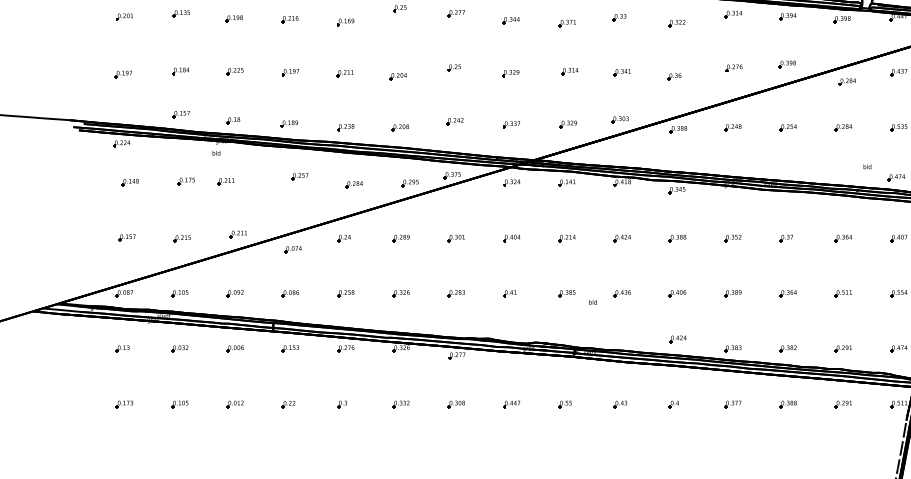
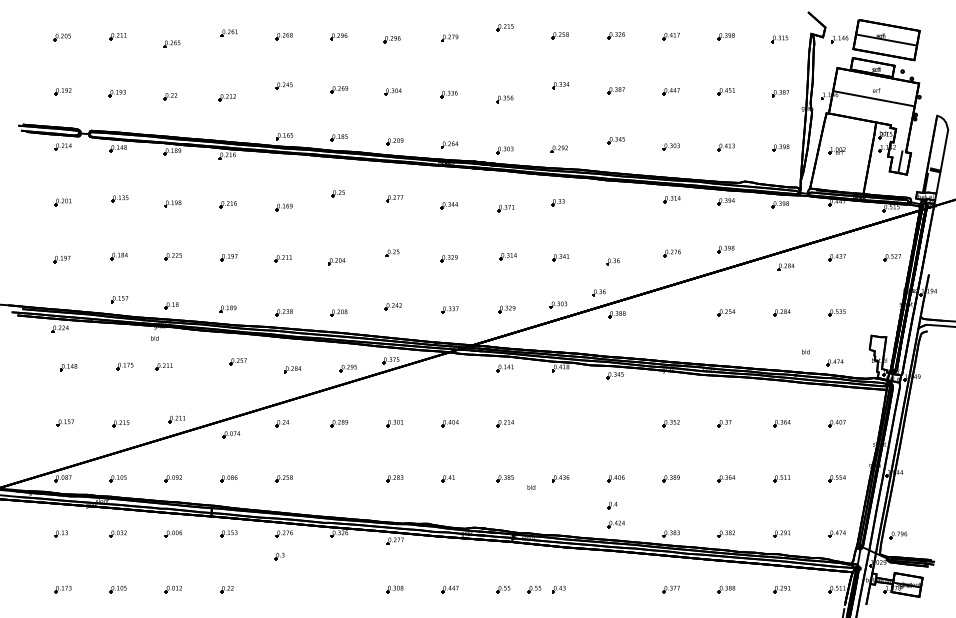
part: (676, 23) -> (614, 208), removed
part: (660, 107) -> (598, 292), added
part: (732, 127) -> (670, 312), removed
part: (511, 183) -> (449, 368), removed
part: (622, 238) -> (560, 423), removed
part: (677, 238) -> (615, 423), removed
part: (401, 293) -> (339, 478), removed
part: (342, 404) -> (279, 556), moved
part: (400, 404) -> (338, 589), removed
part: (596, 404) -> (534, 589), added
part: (674, 404) -> (612, 505), moved

